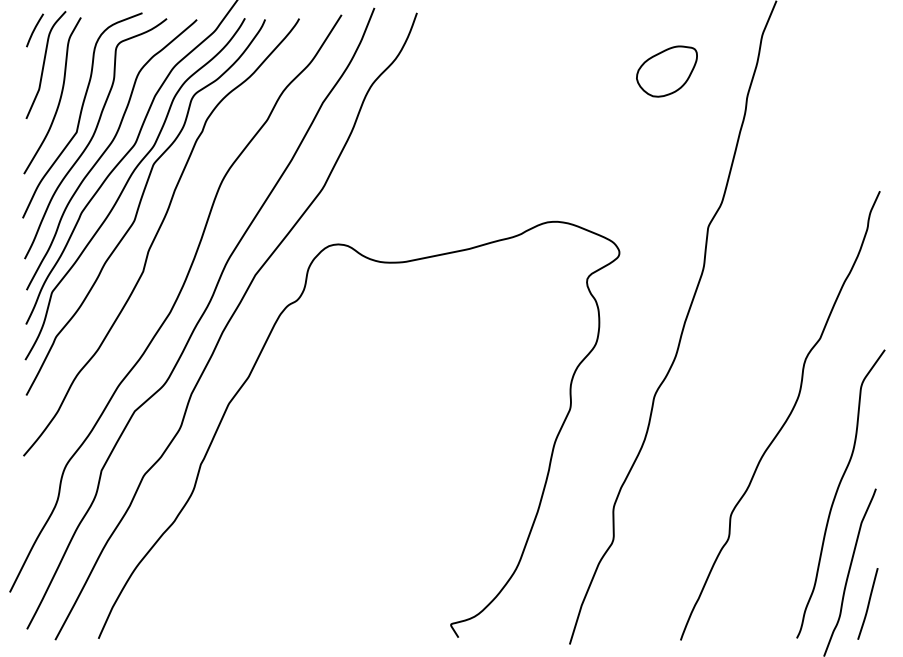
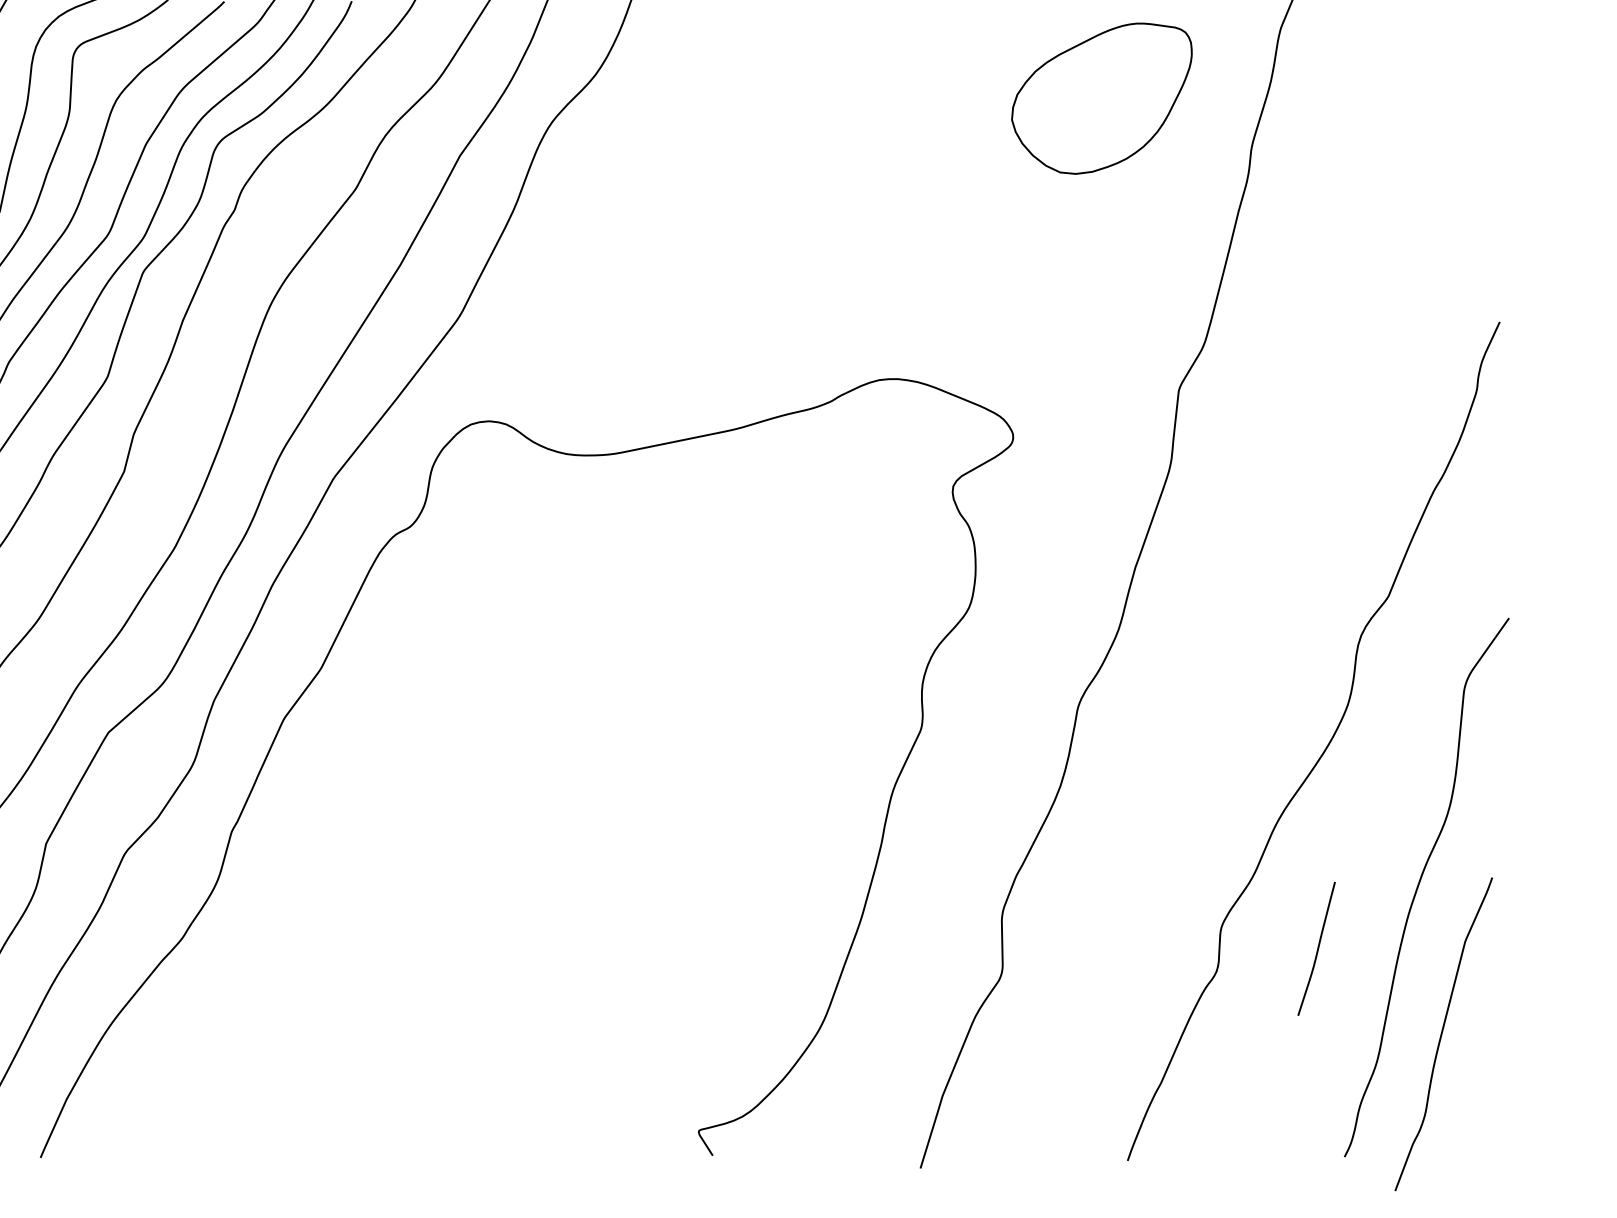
part: (666, 71) -> (1101, 98), size x1.6
curve: (867, 603) -> (1315, 948), moved

